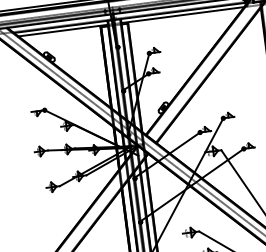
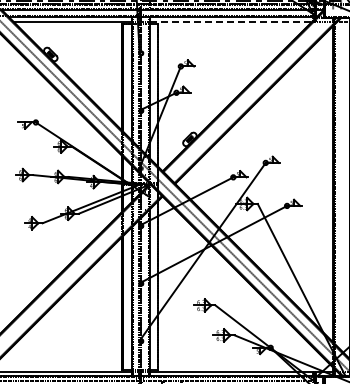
line: (182, 15) -> (230, 22), solid -> dashed

